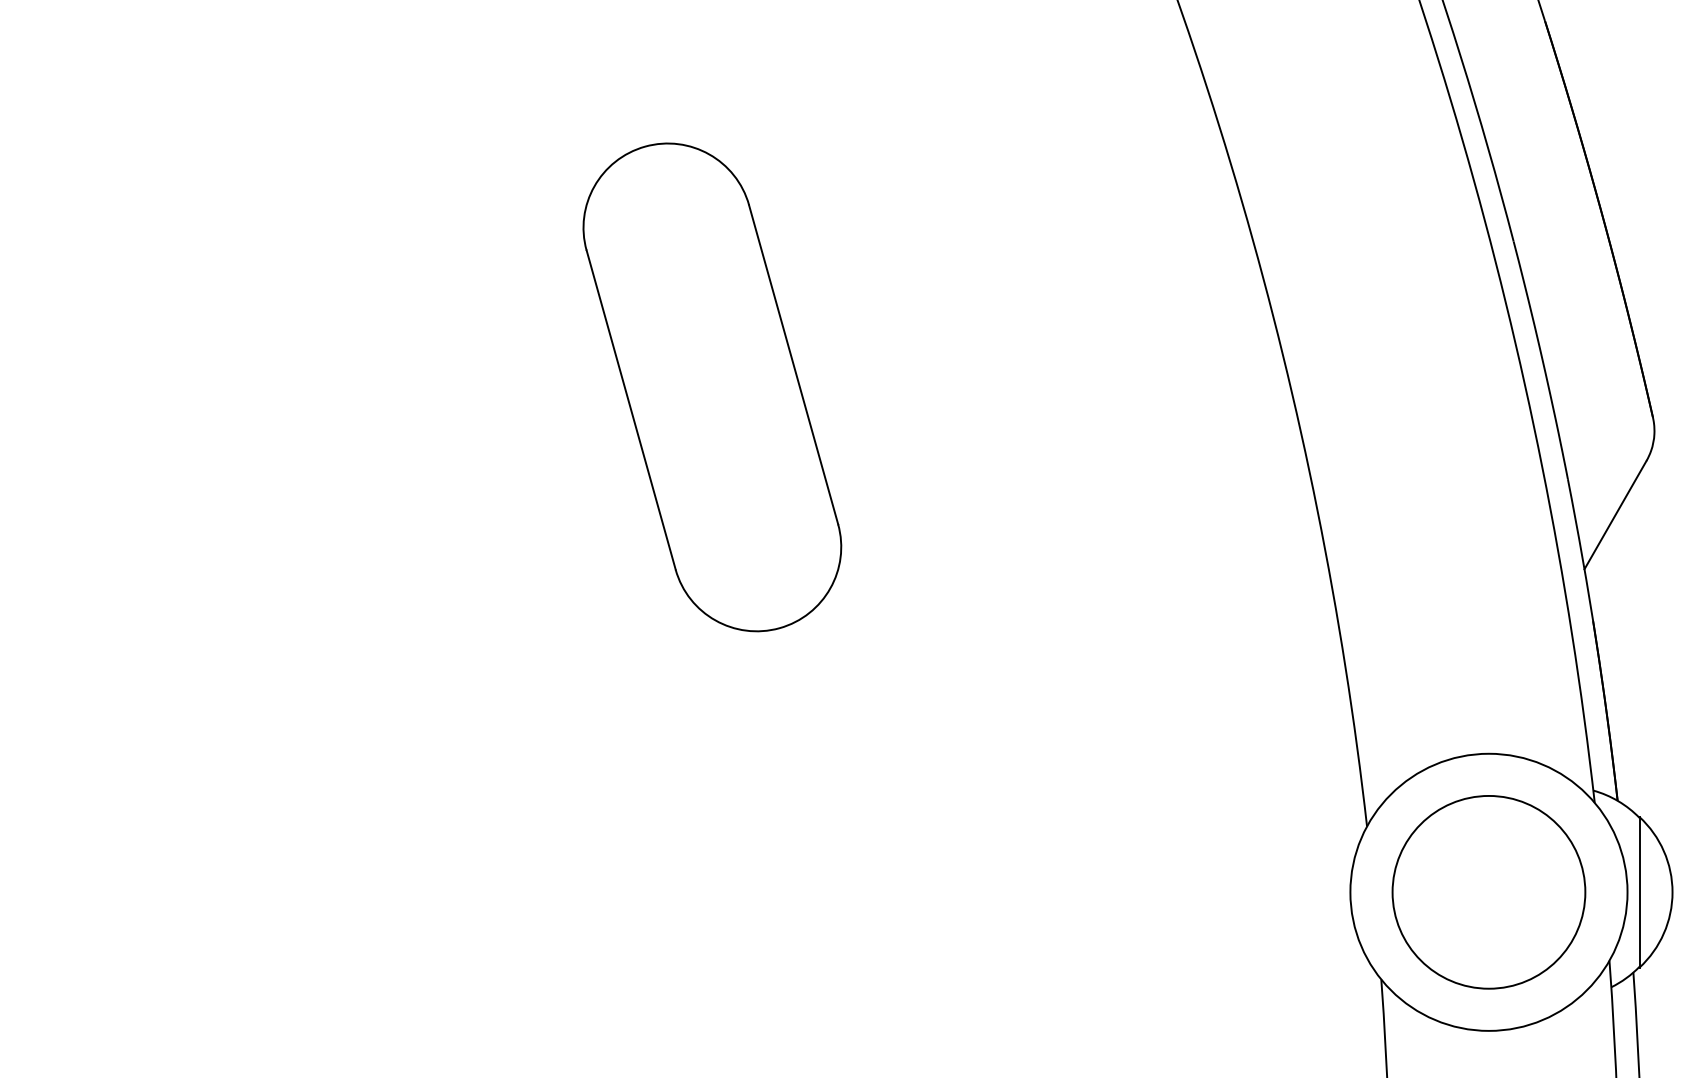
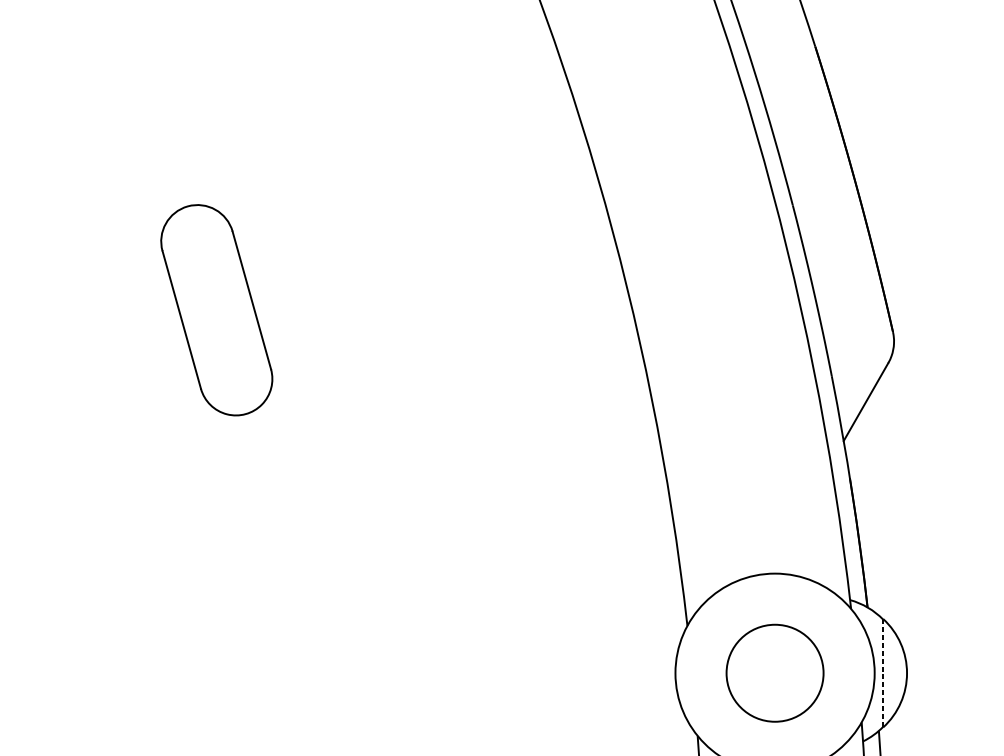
part: (712, 387) -> (216, 310), size x0.6
circle: (1488, 892) -> (774, 673), size x0.7
line: (1639, 892) -> (883, 673), solid -> dashed

